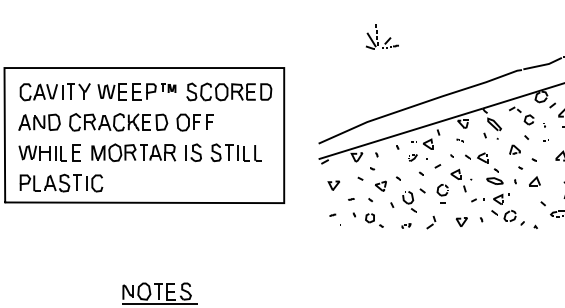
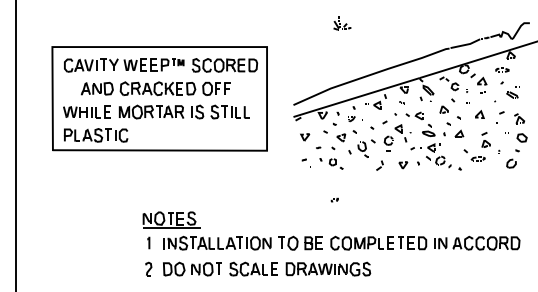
part: (382, 37) -> (342, 23), size x0.7
part: (115, 122) -> (155, 88), moved
part: (417, 158) -> (355, 119), moved
part: (405, 224) -> (334, 199), moved

